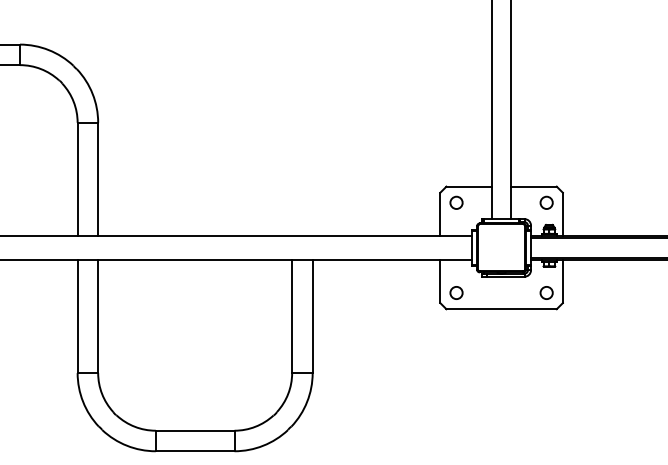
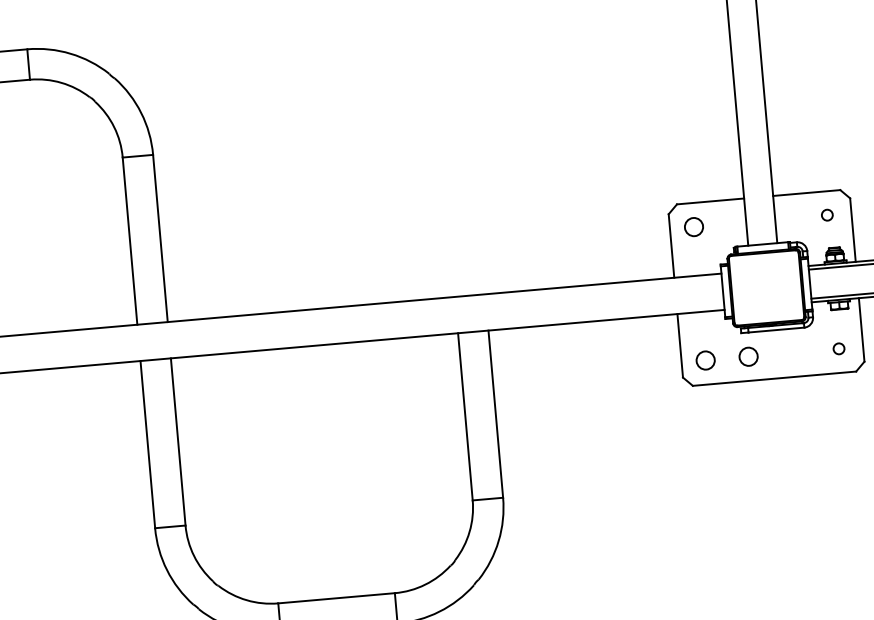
circle: (546, 202) -> (827, 214), size x0.6
circle: (485, 292) -> (748, 356), added
circle: (546, 292) -> (838, 348), size x0.6

